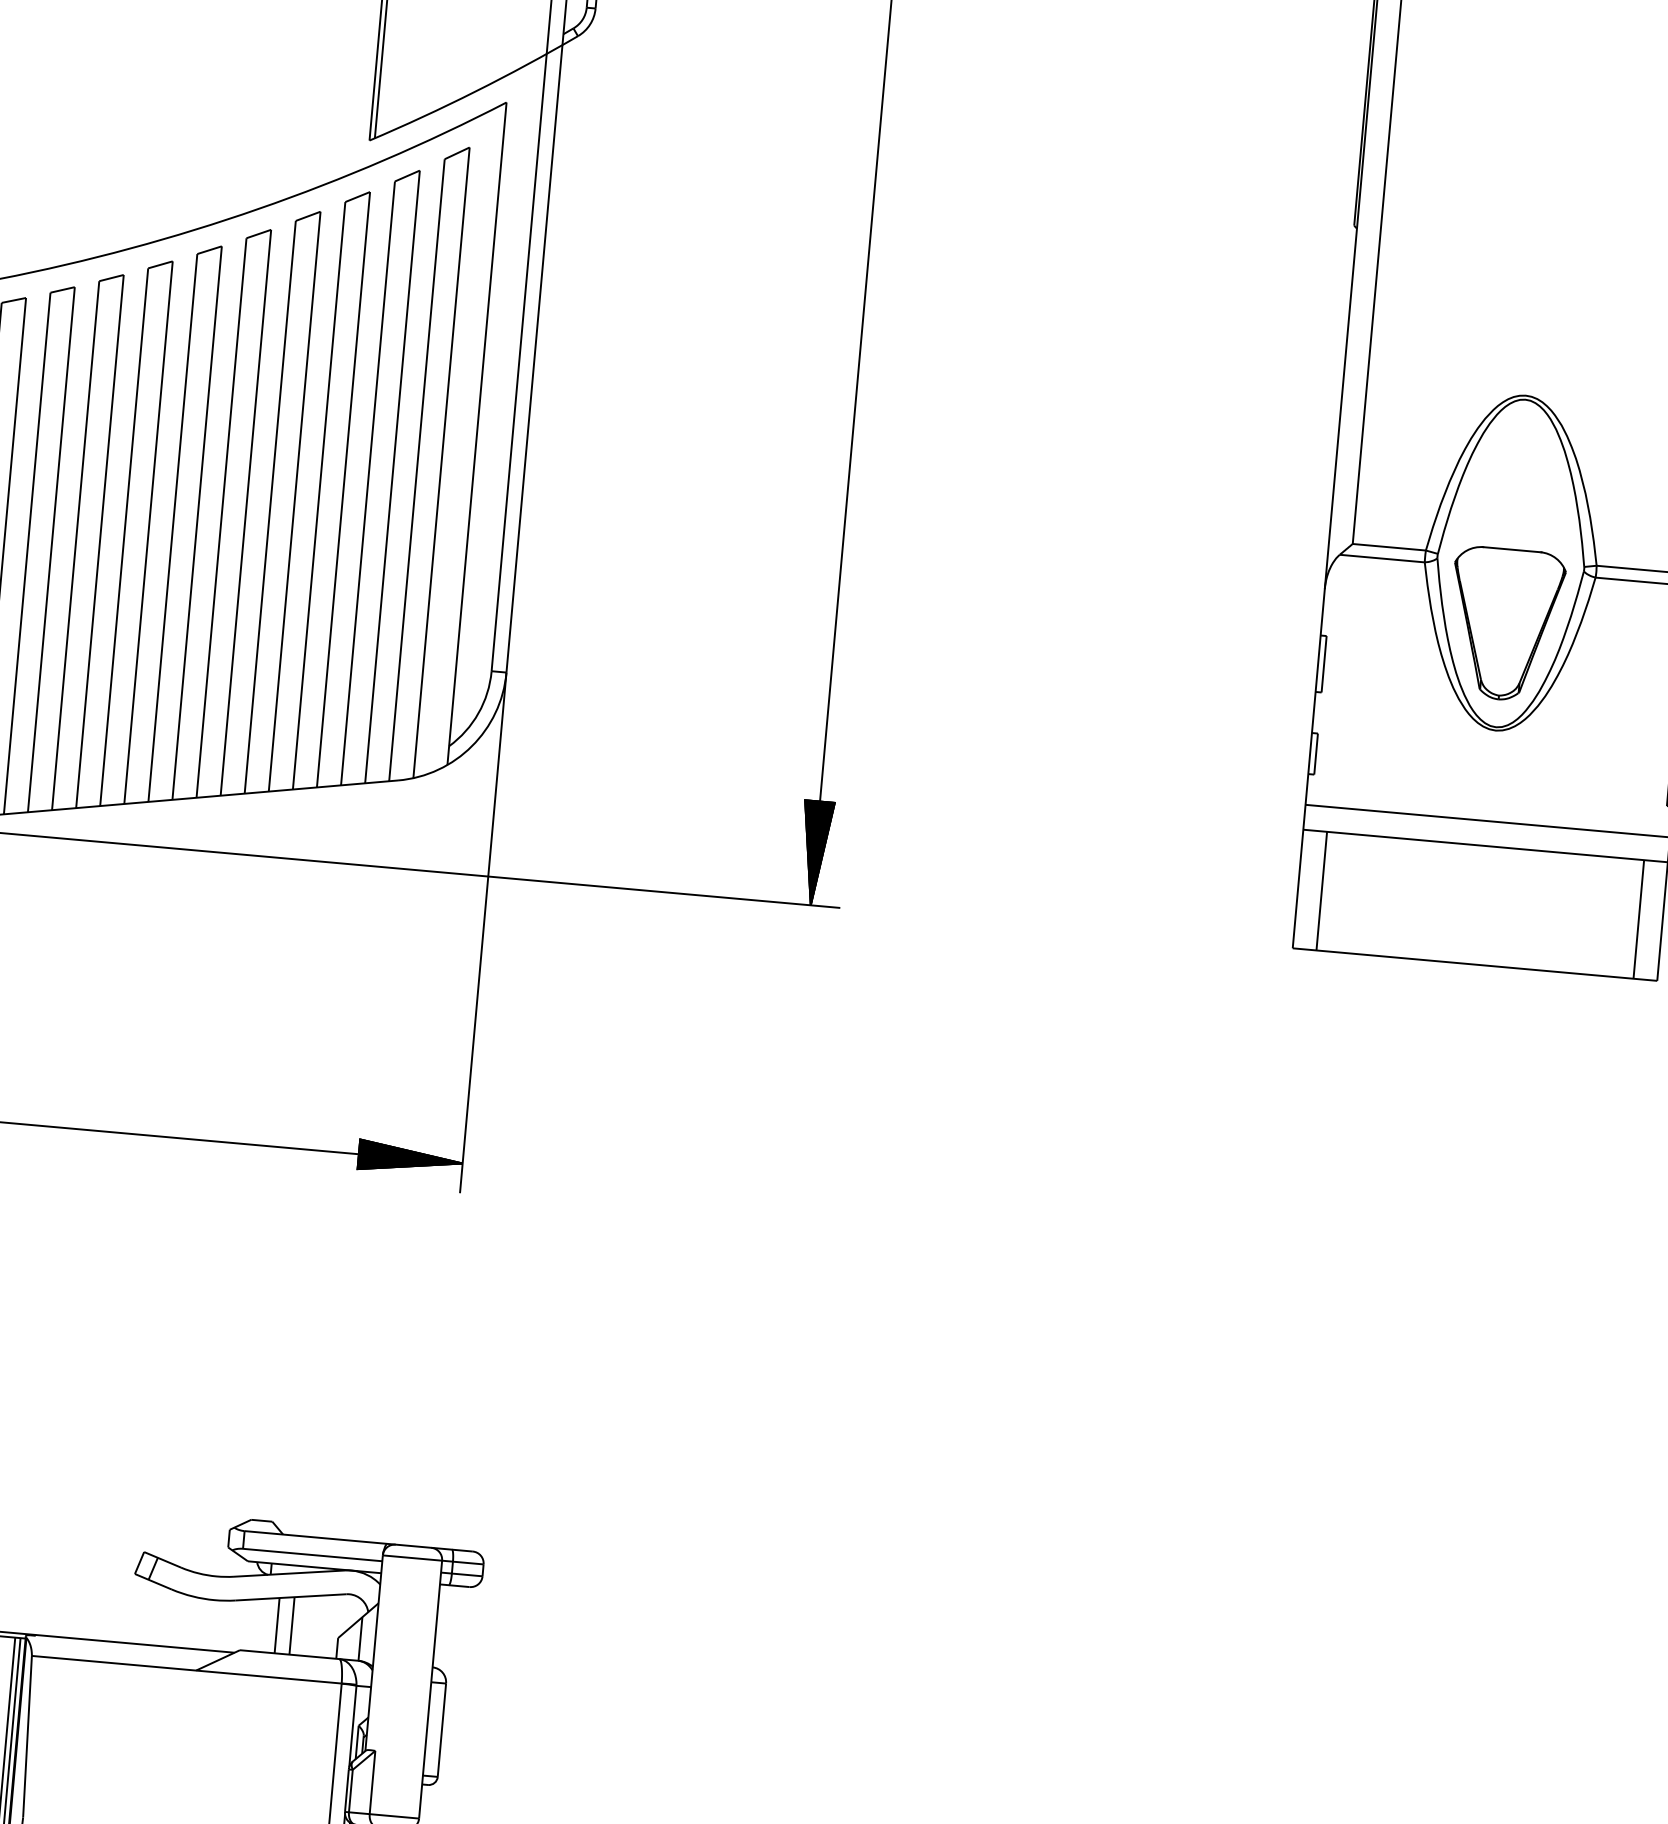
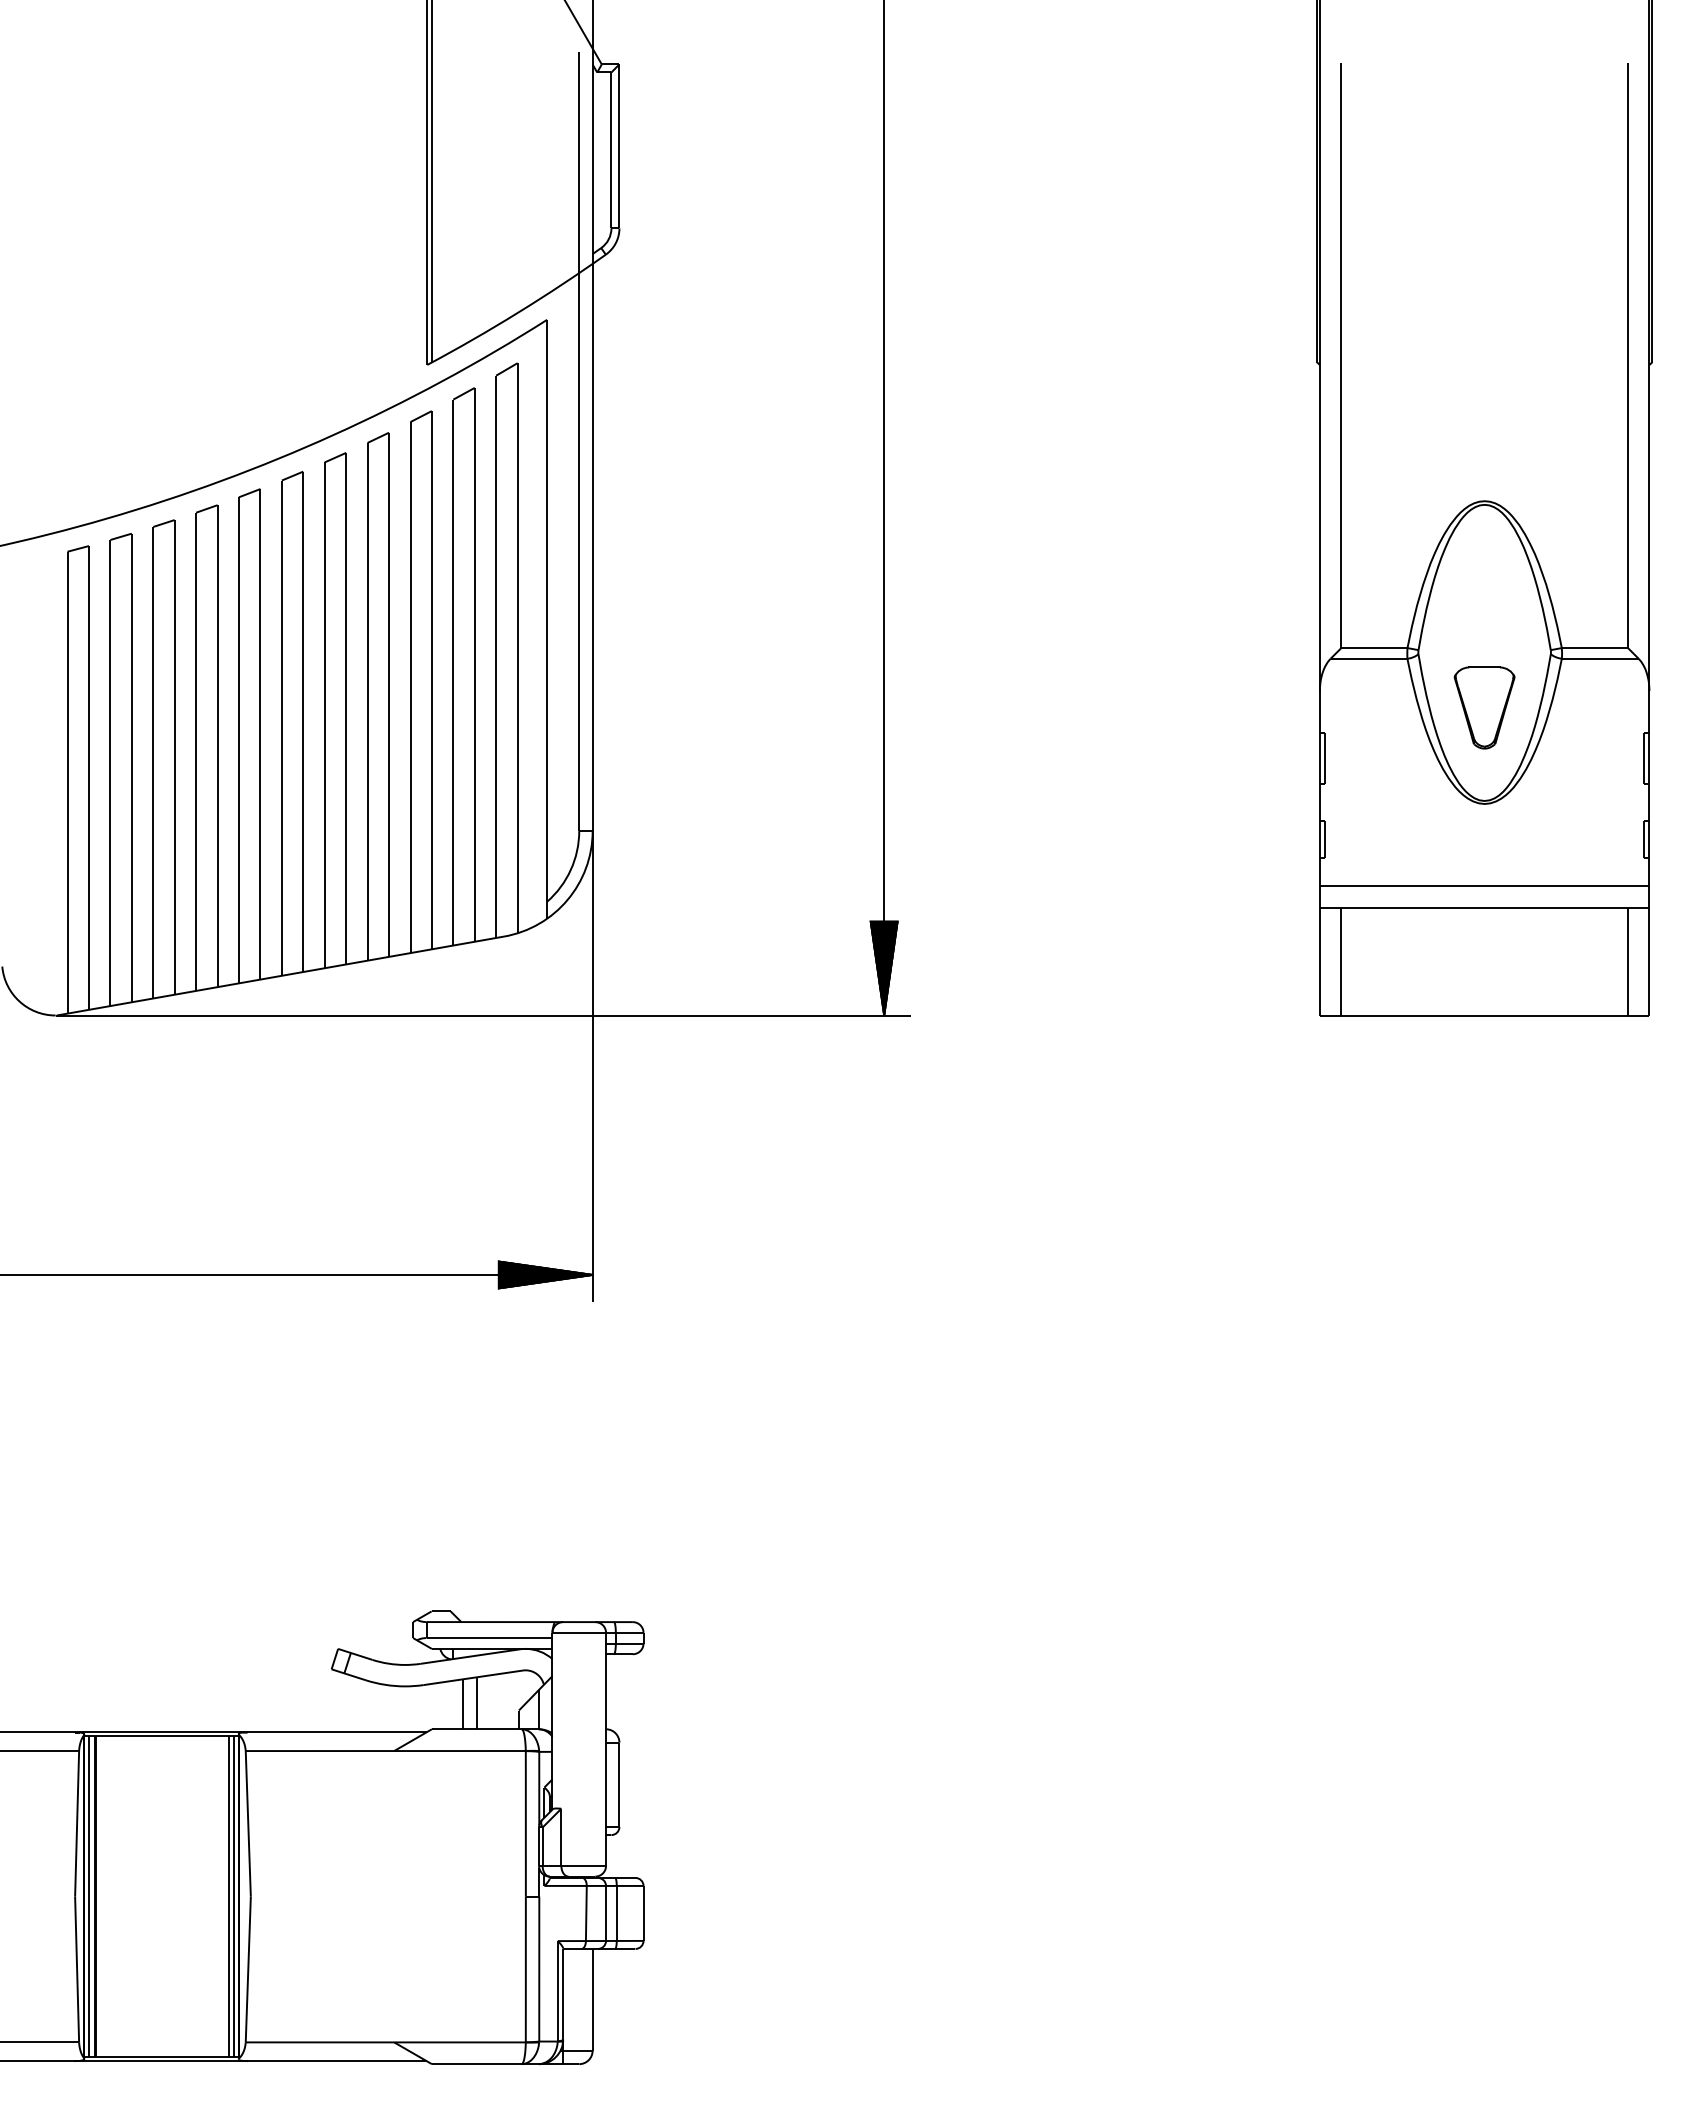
part: (1505, 623) -> (1484, 707), size x0.6

